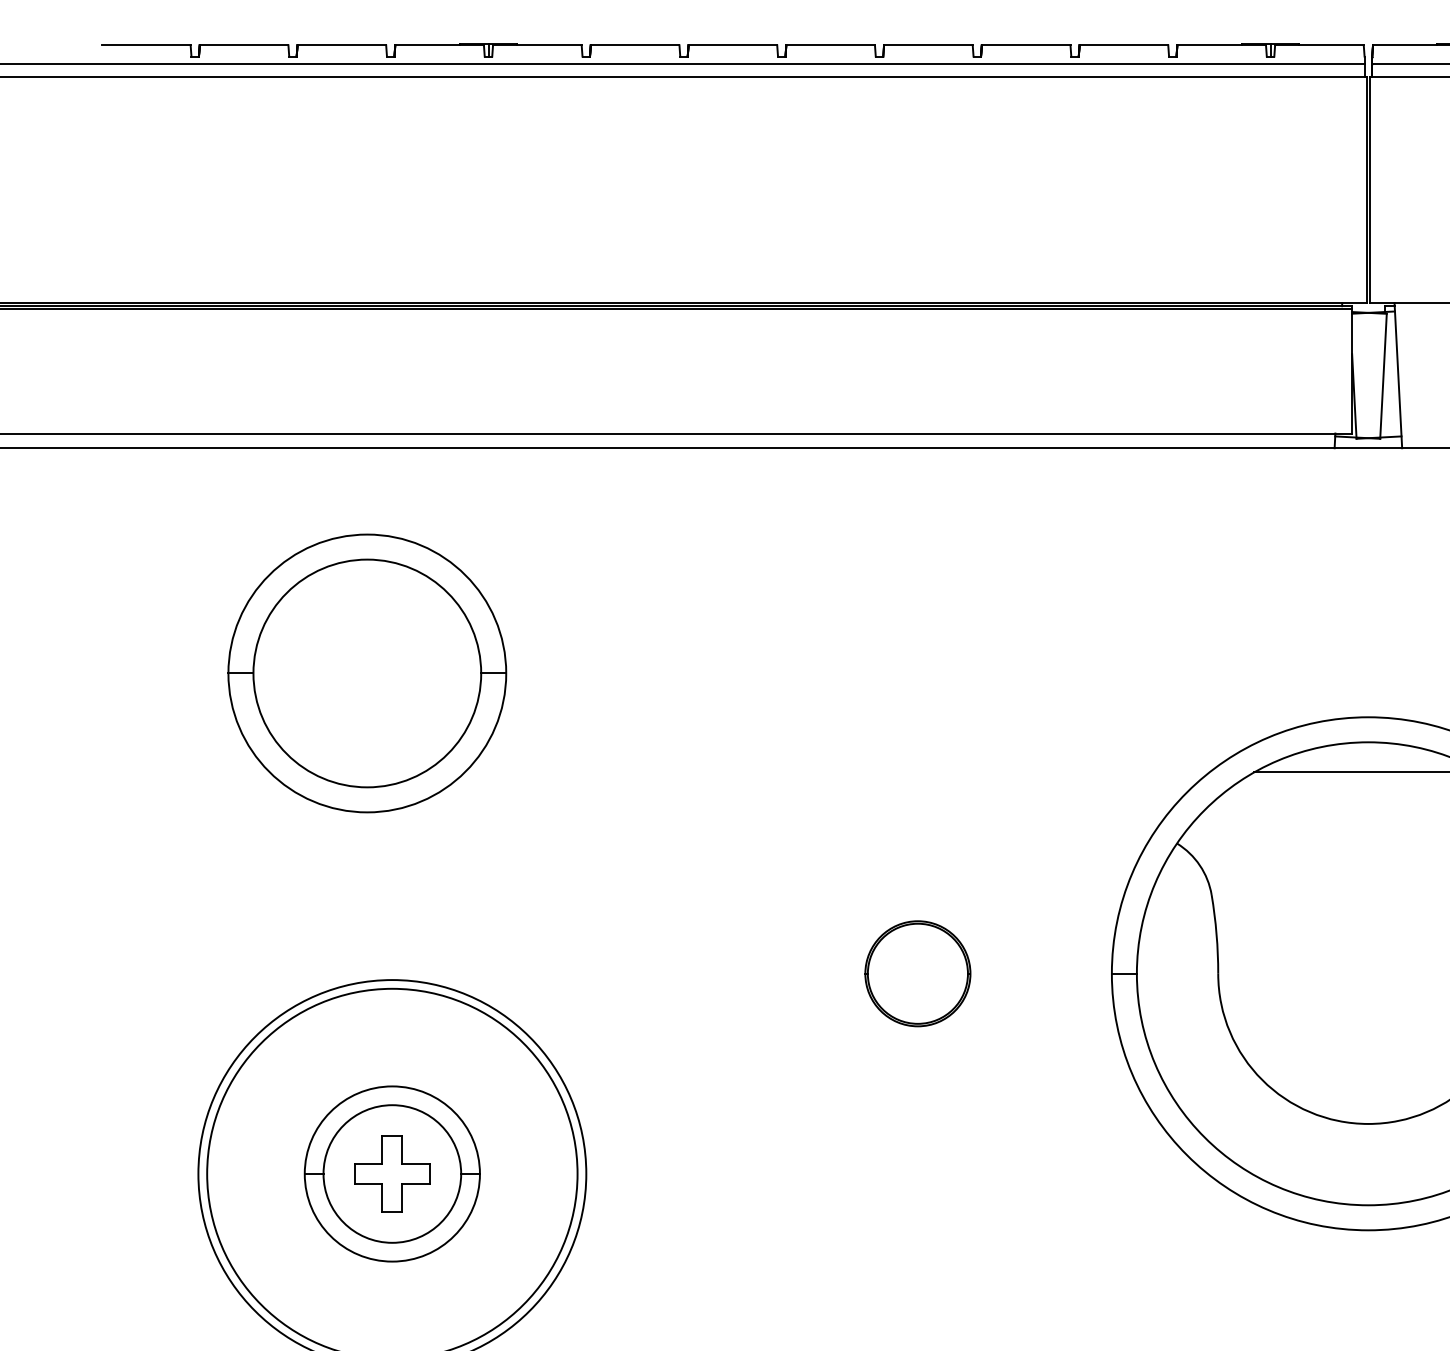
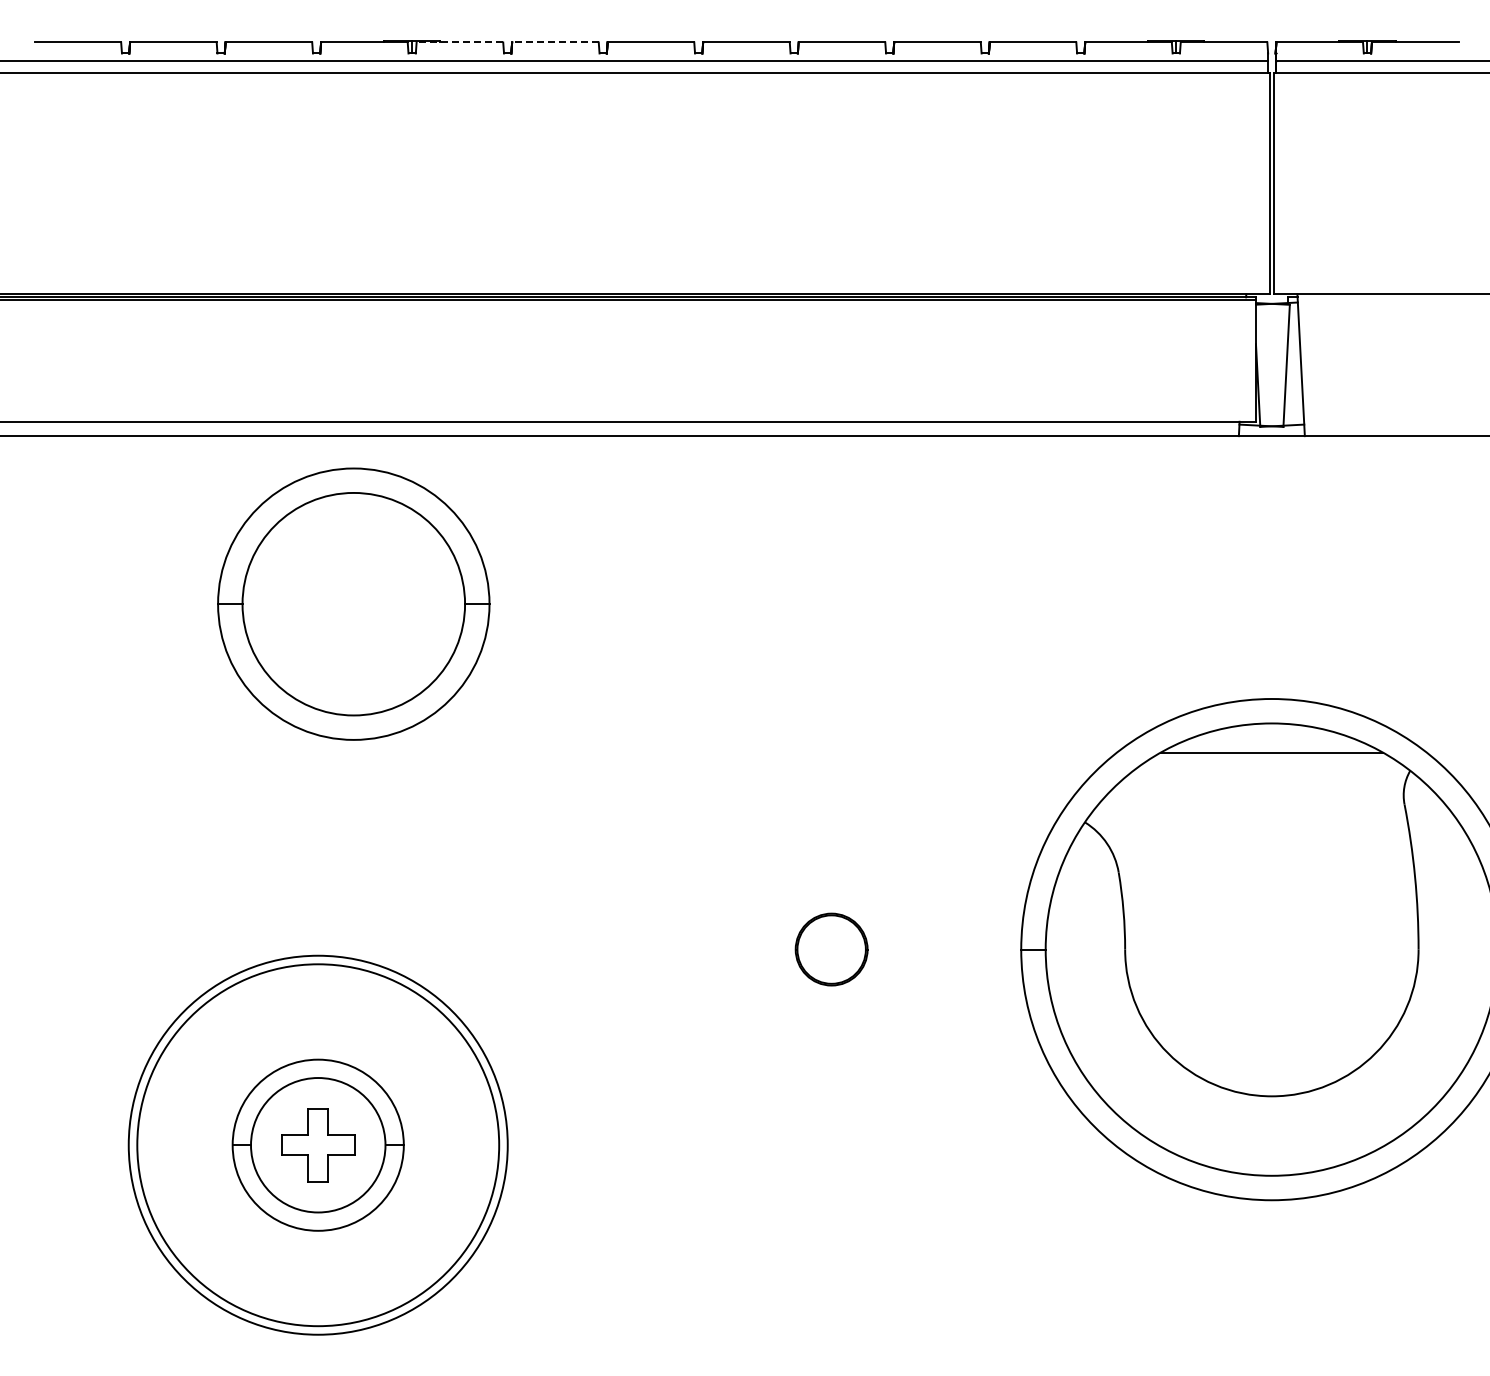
line: (536, 45) -> (459, 42), solid -> dashed
line: (634, 45) -> (554, 42), solid -> dashed
part: (367, 672) -> (353, 603), moved
part: (917, 973) -> (831, 949), size x0.7

